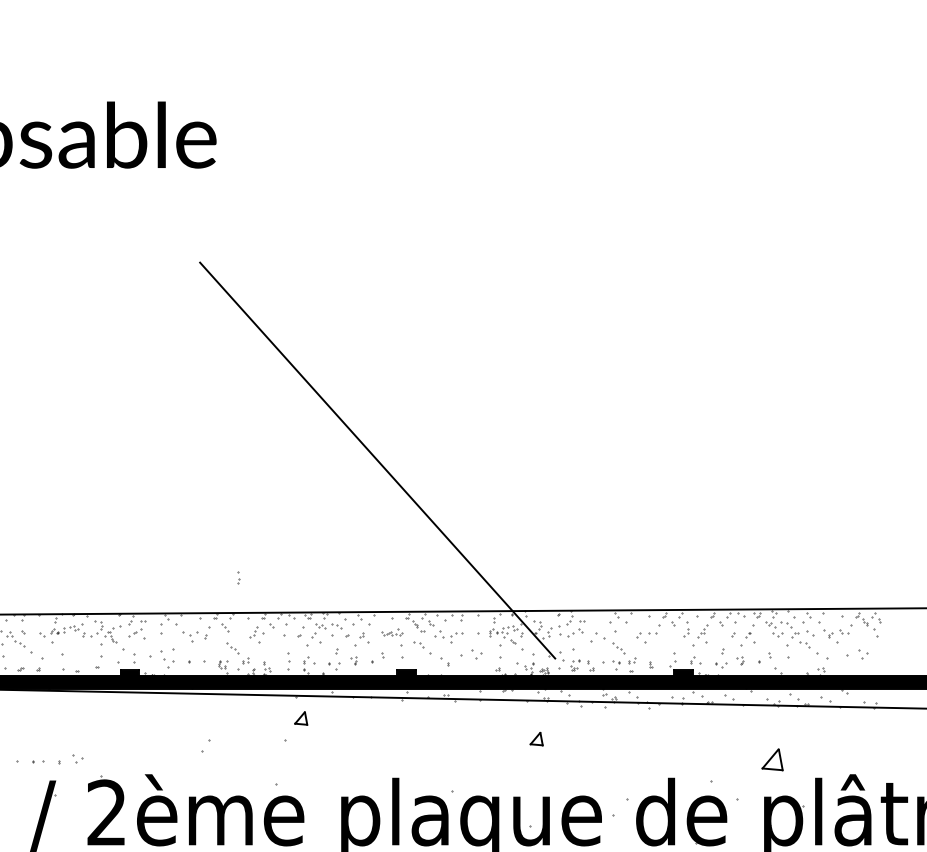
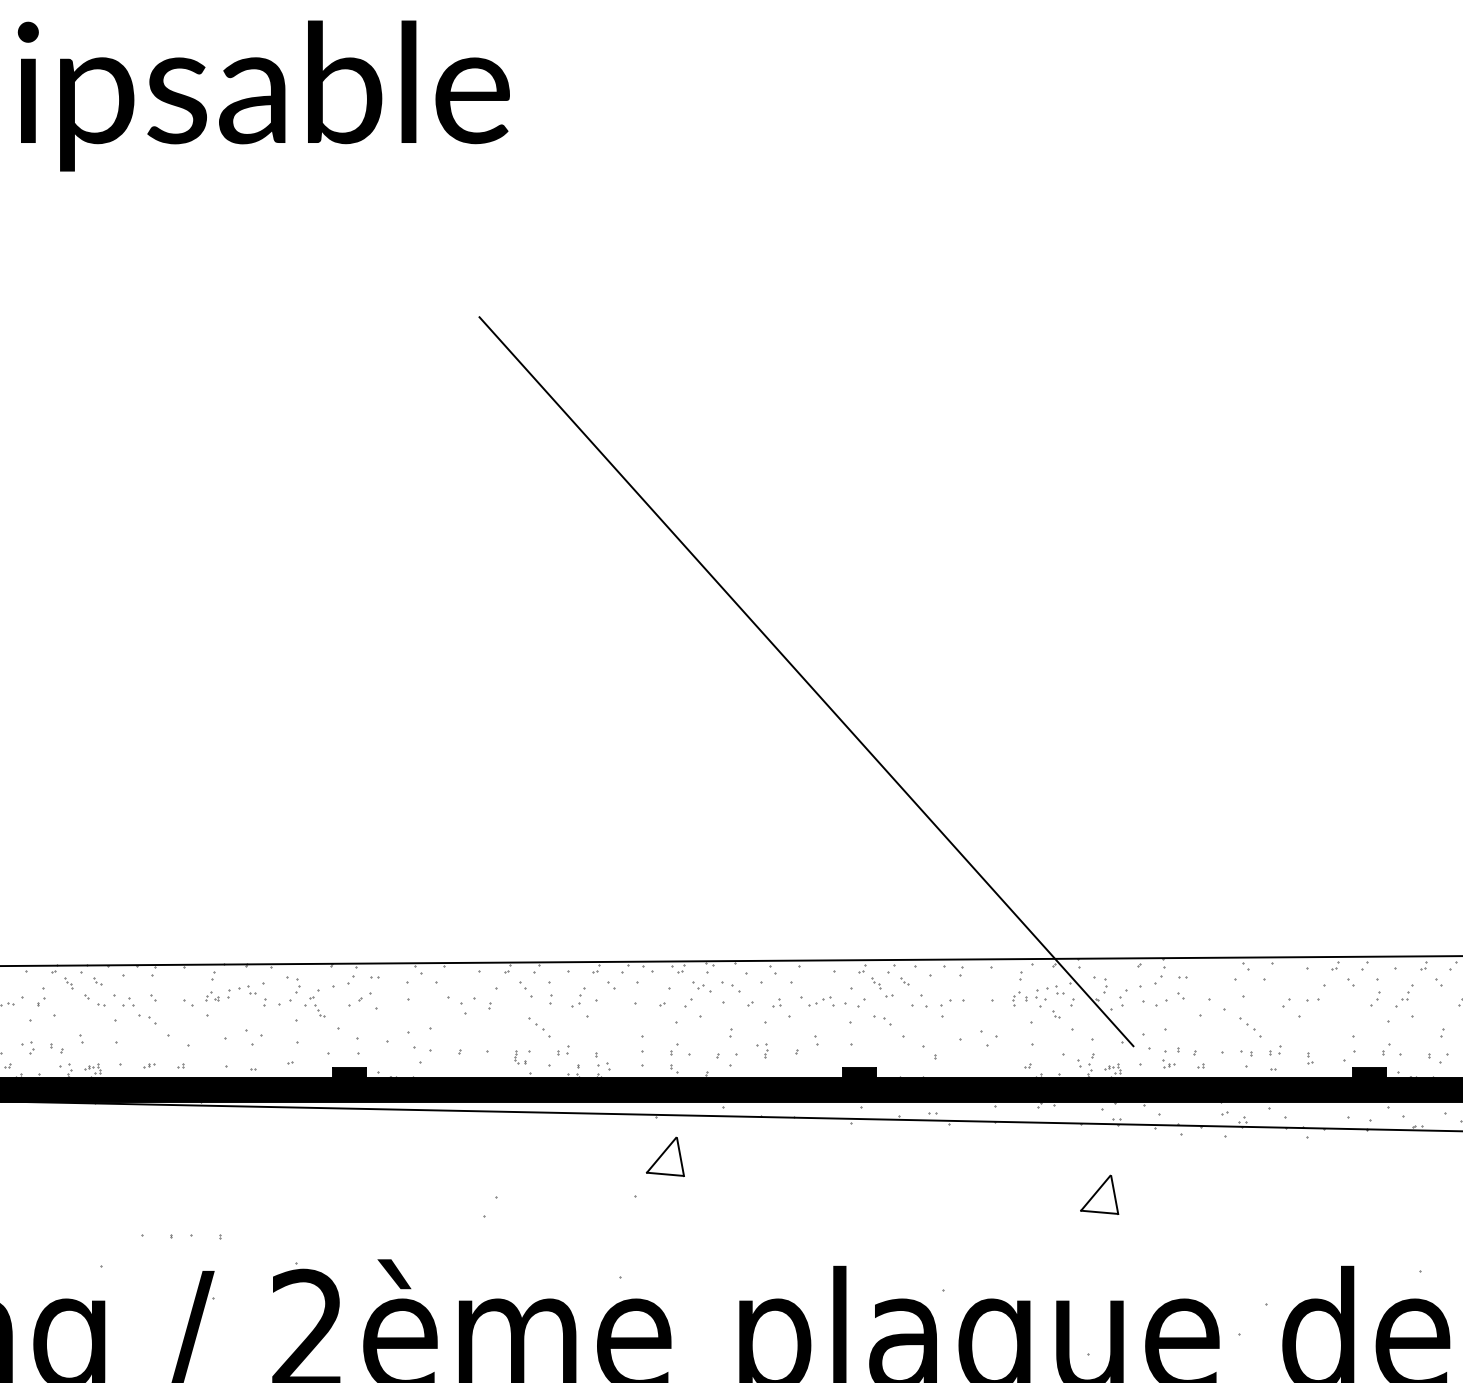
part: (238, 577) -> (550, 992), moved
part: (392, 632) -> (833, 998), size x1.67
part: (301, 718) -> (666, 1156), size x1.67
part: (536, 738) -> (1098, 1193), size x1.67
part: (77, 758) -> (253, 1036), moved

